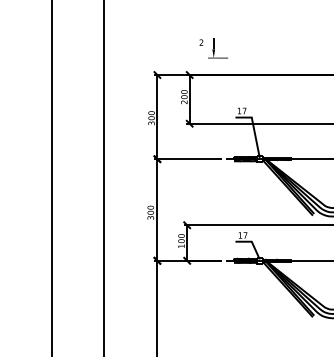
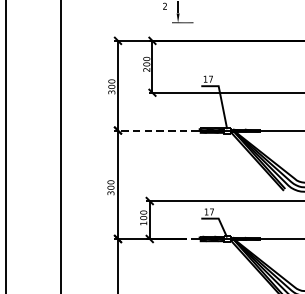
line: (187, 159) -> (150, 130), solid -> dashed

